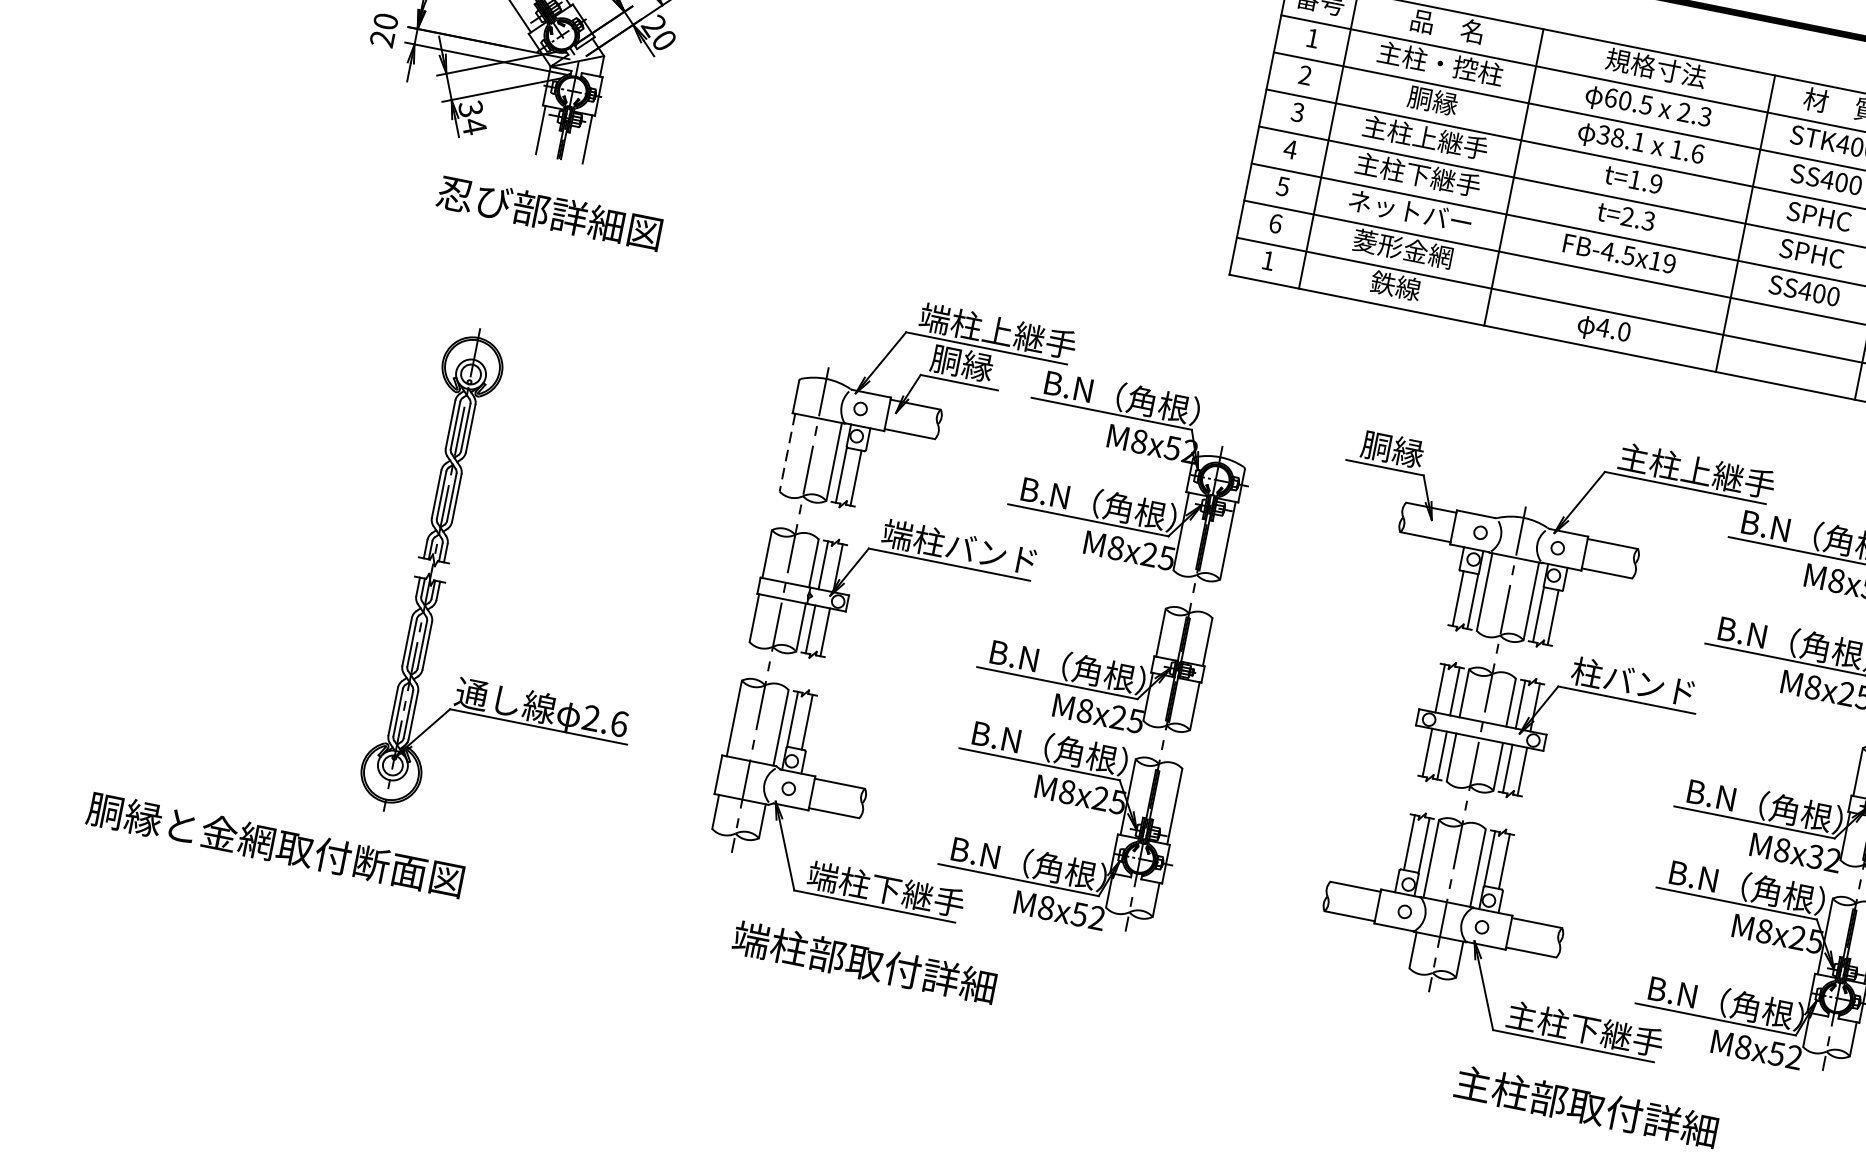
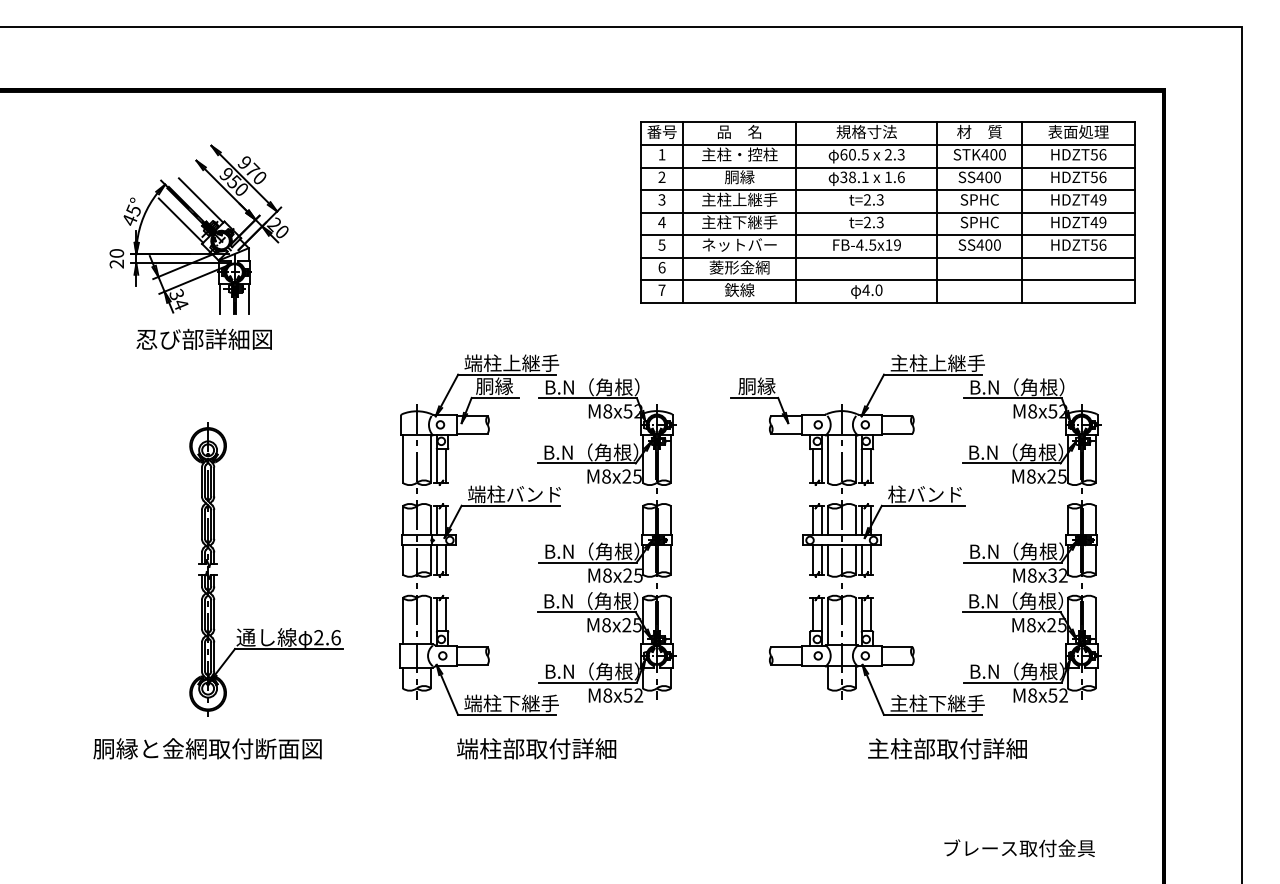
text: (1645, 181) -> (873, 199), t=1.9 -> t=2.3
text: (548, 211) -> (203, 338), moved
text: (1267, 259) -> (661, 289), 1 -> 7
line: (786, 453) -> (402, 459), dashed -> solid
text: (275, 844) -> (207, 748), moved
text: (864, 961) -> (536, 748), moved

